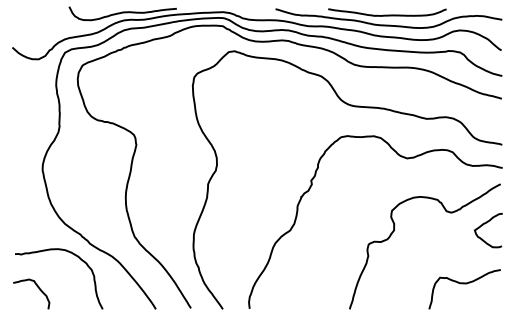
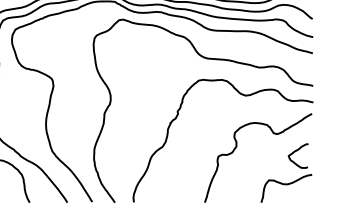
curve: (485, 224) -> (296, 151), moved

